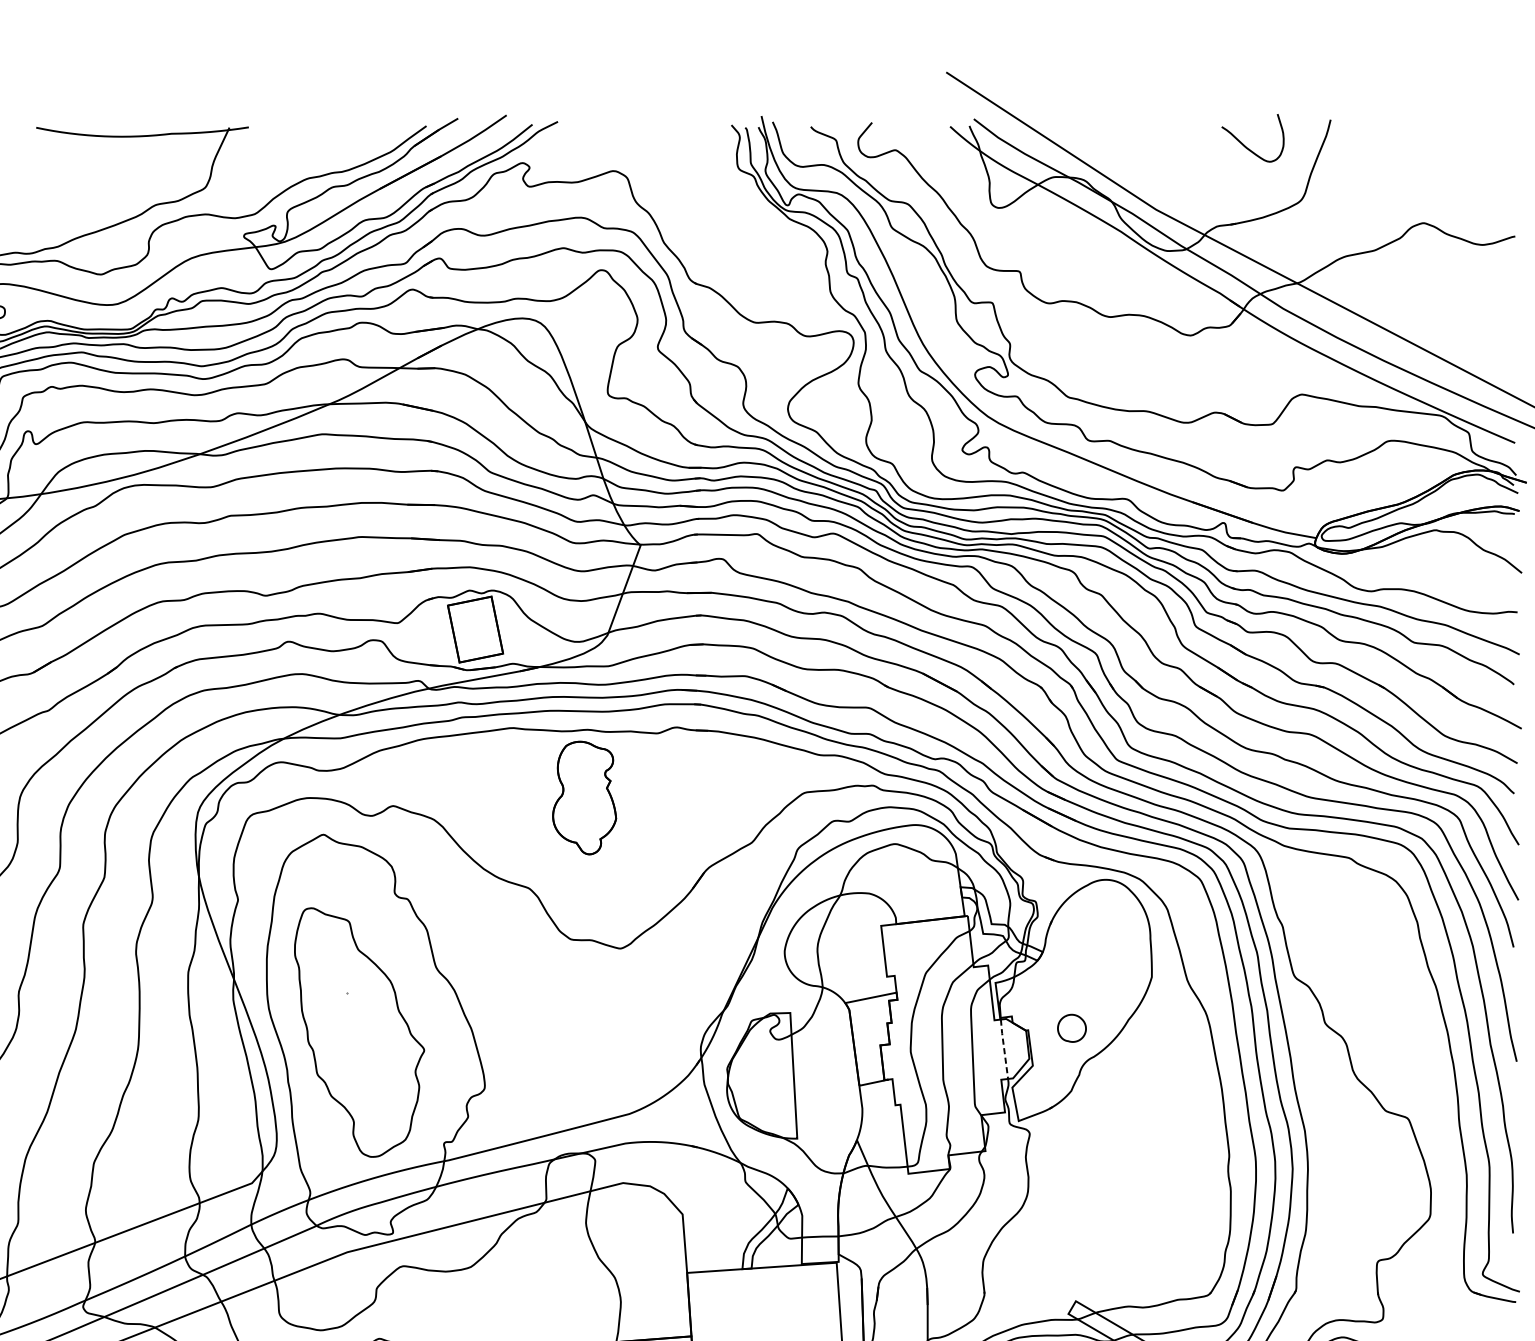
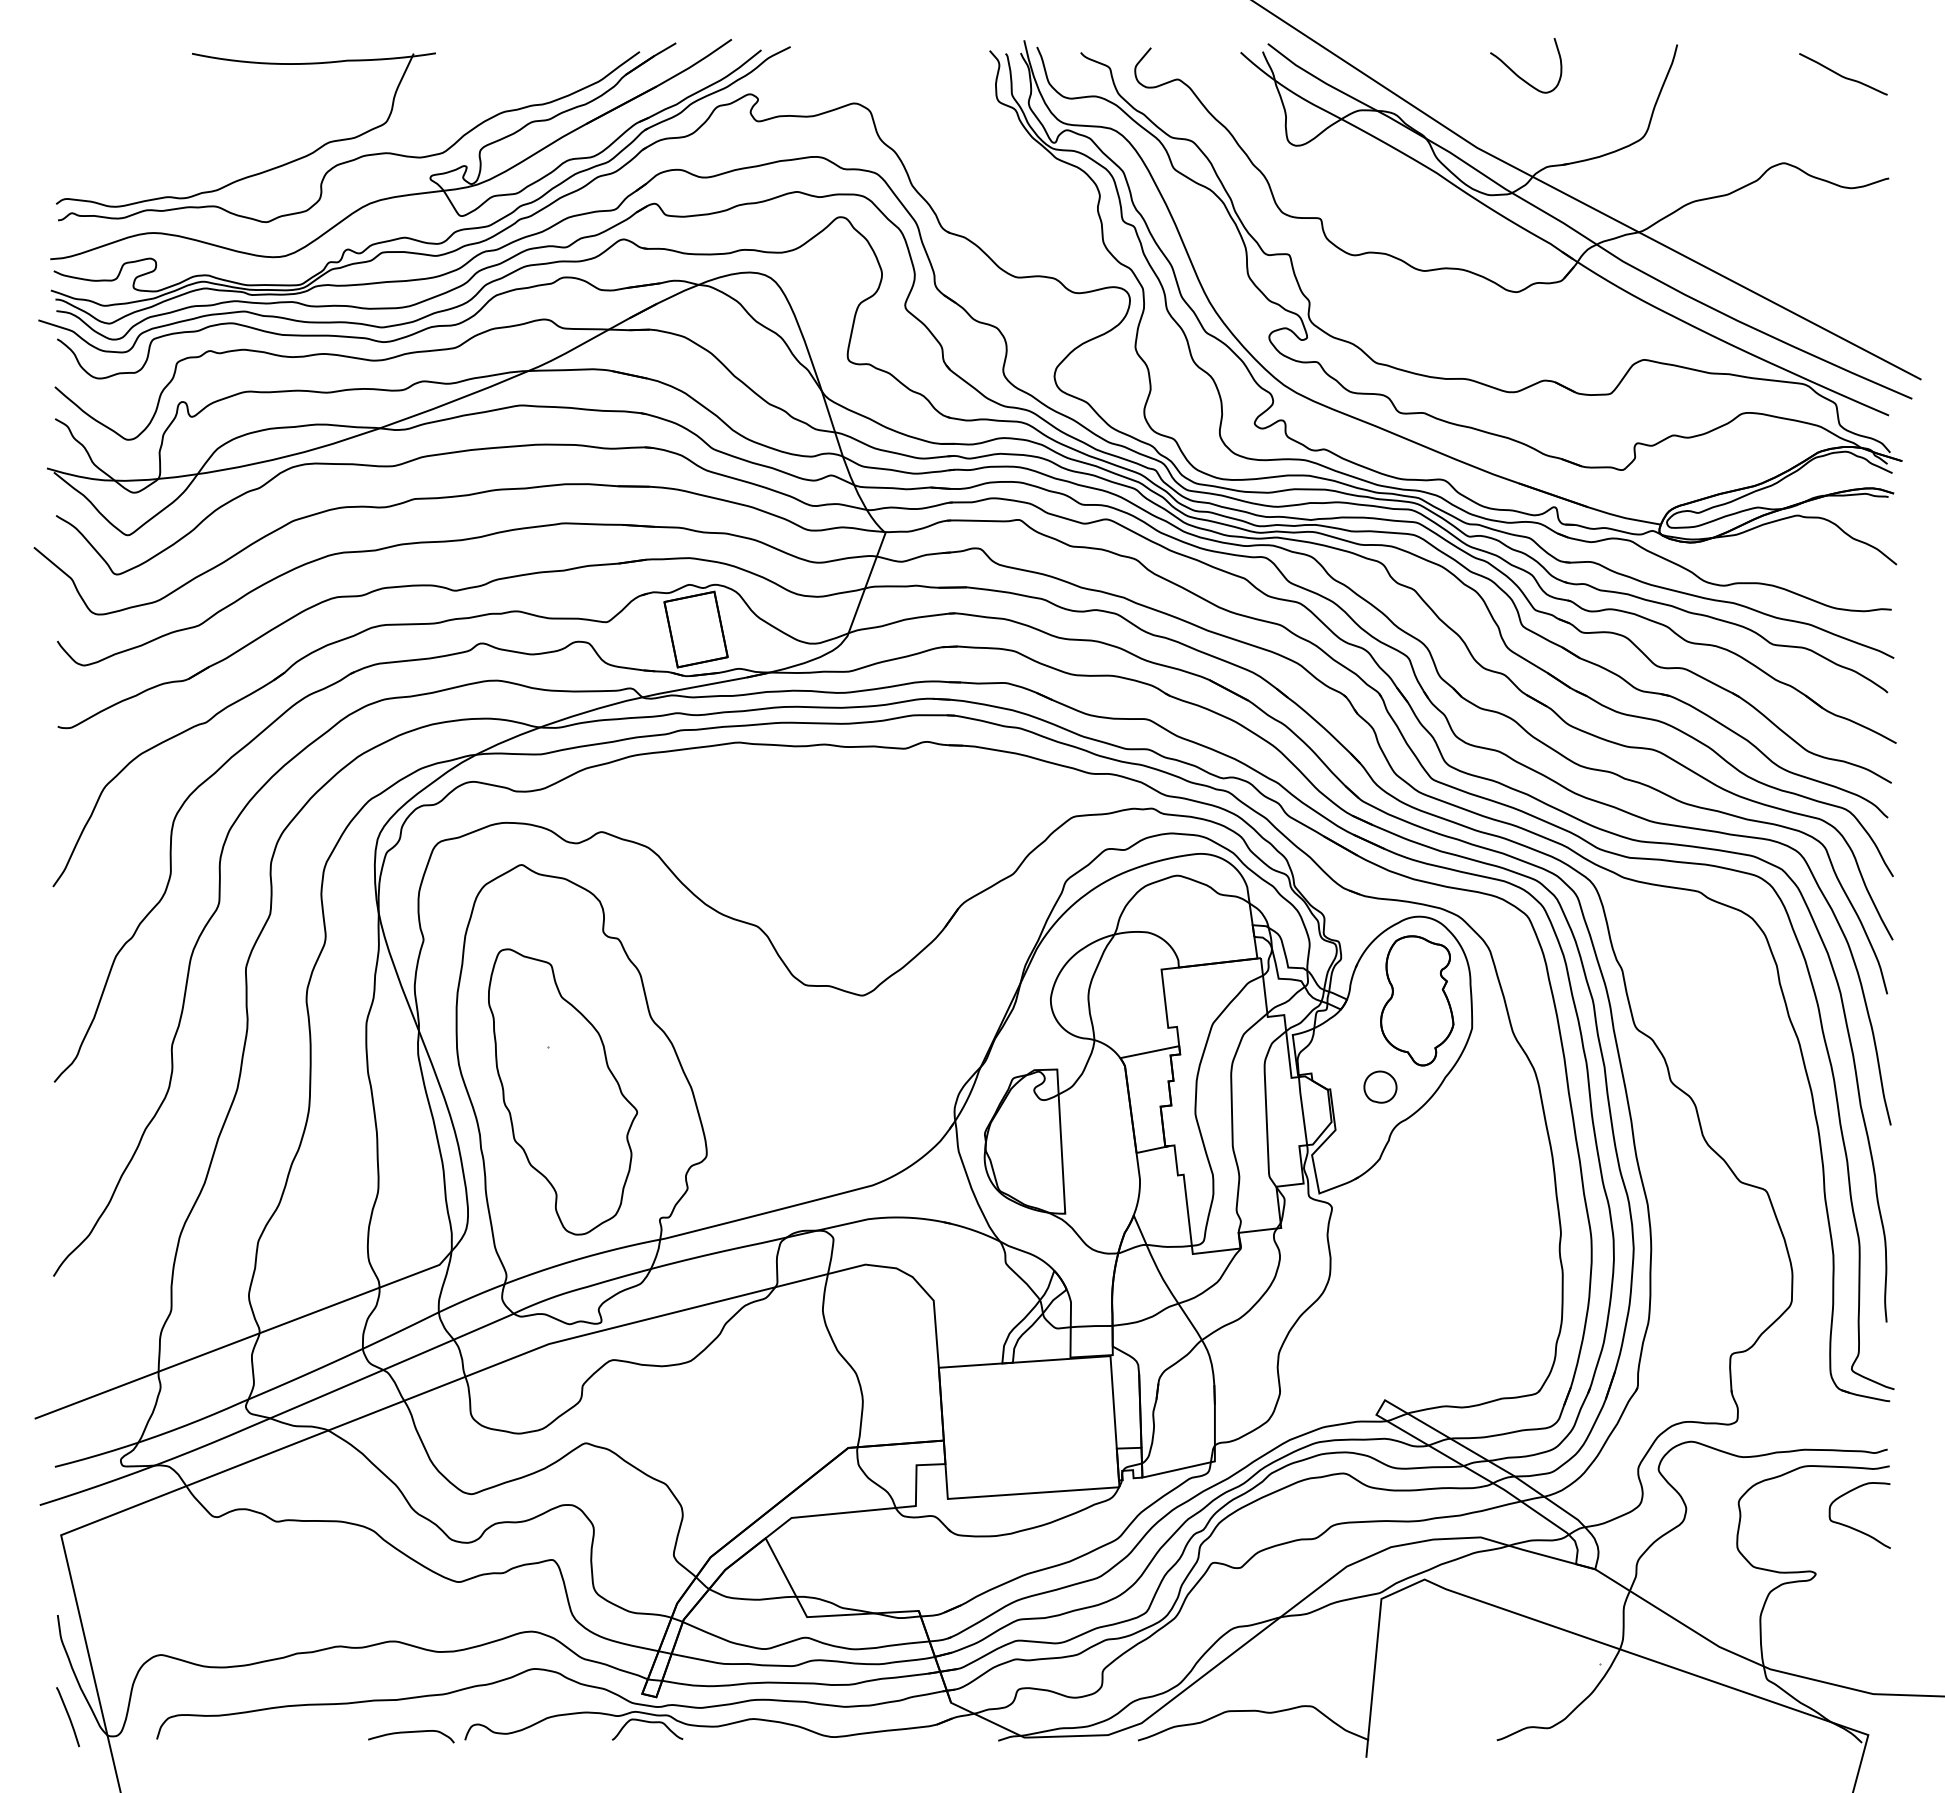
curve: (1474, 146) -> (1842, 75), added
curve: (1248, 147) -> (1520, 76), moved
part: (584, 797) -> (1417, 1000), moved
line: (1004, 1048) -> (1302, 1110), dashed -> solid

